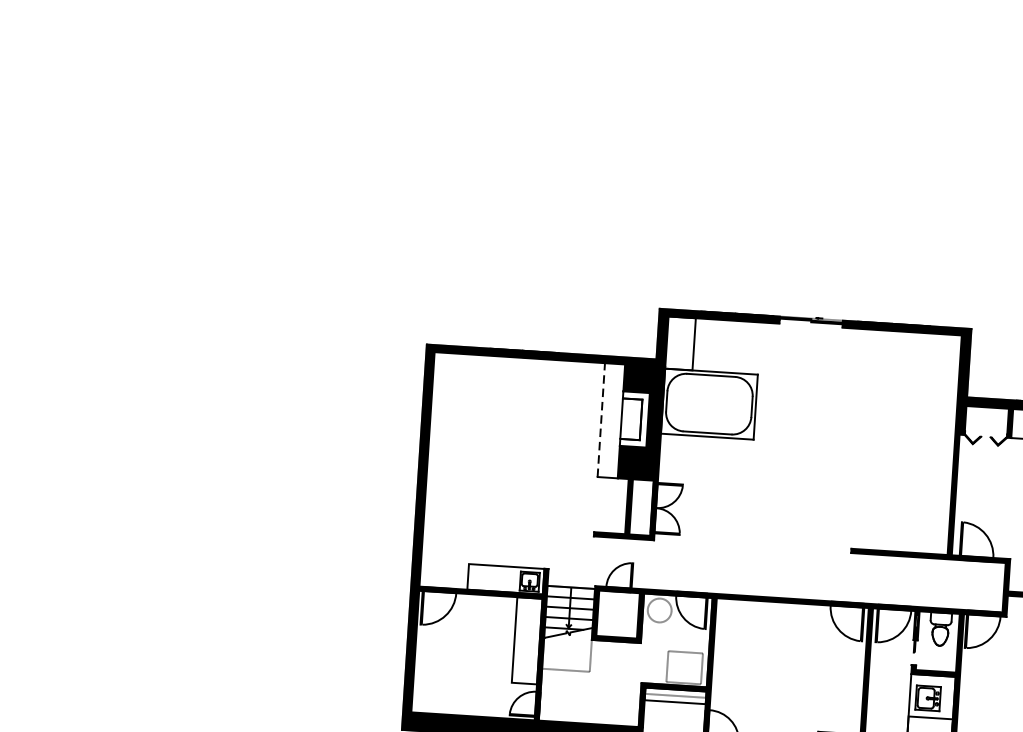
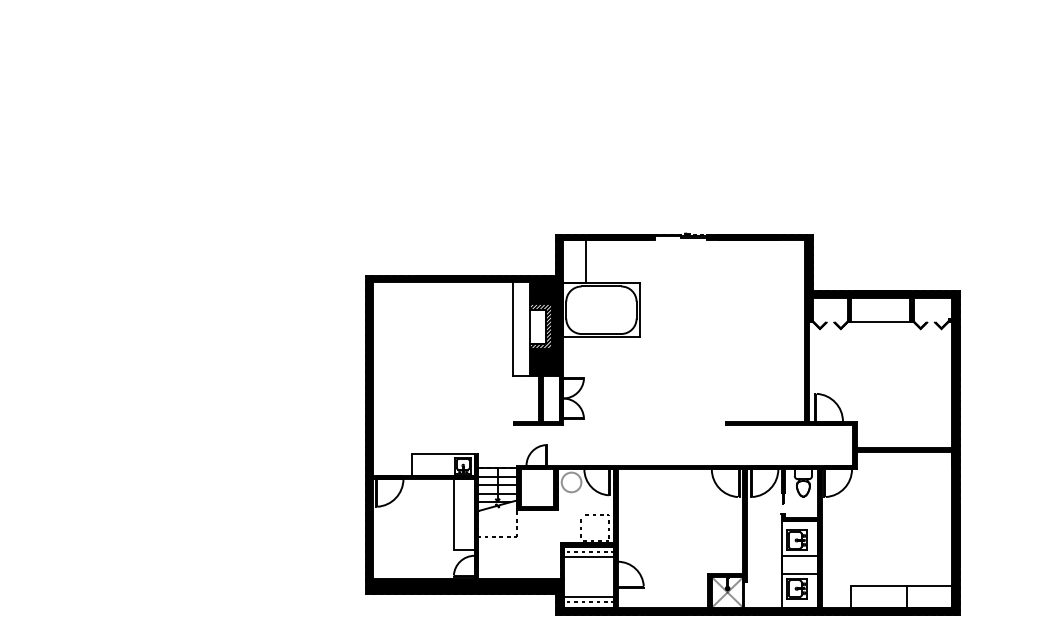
hatch: (634, 419) -> (540, 326), added
line: (601, 420) -> (513, 329), dashed -> solid

